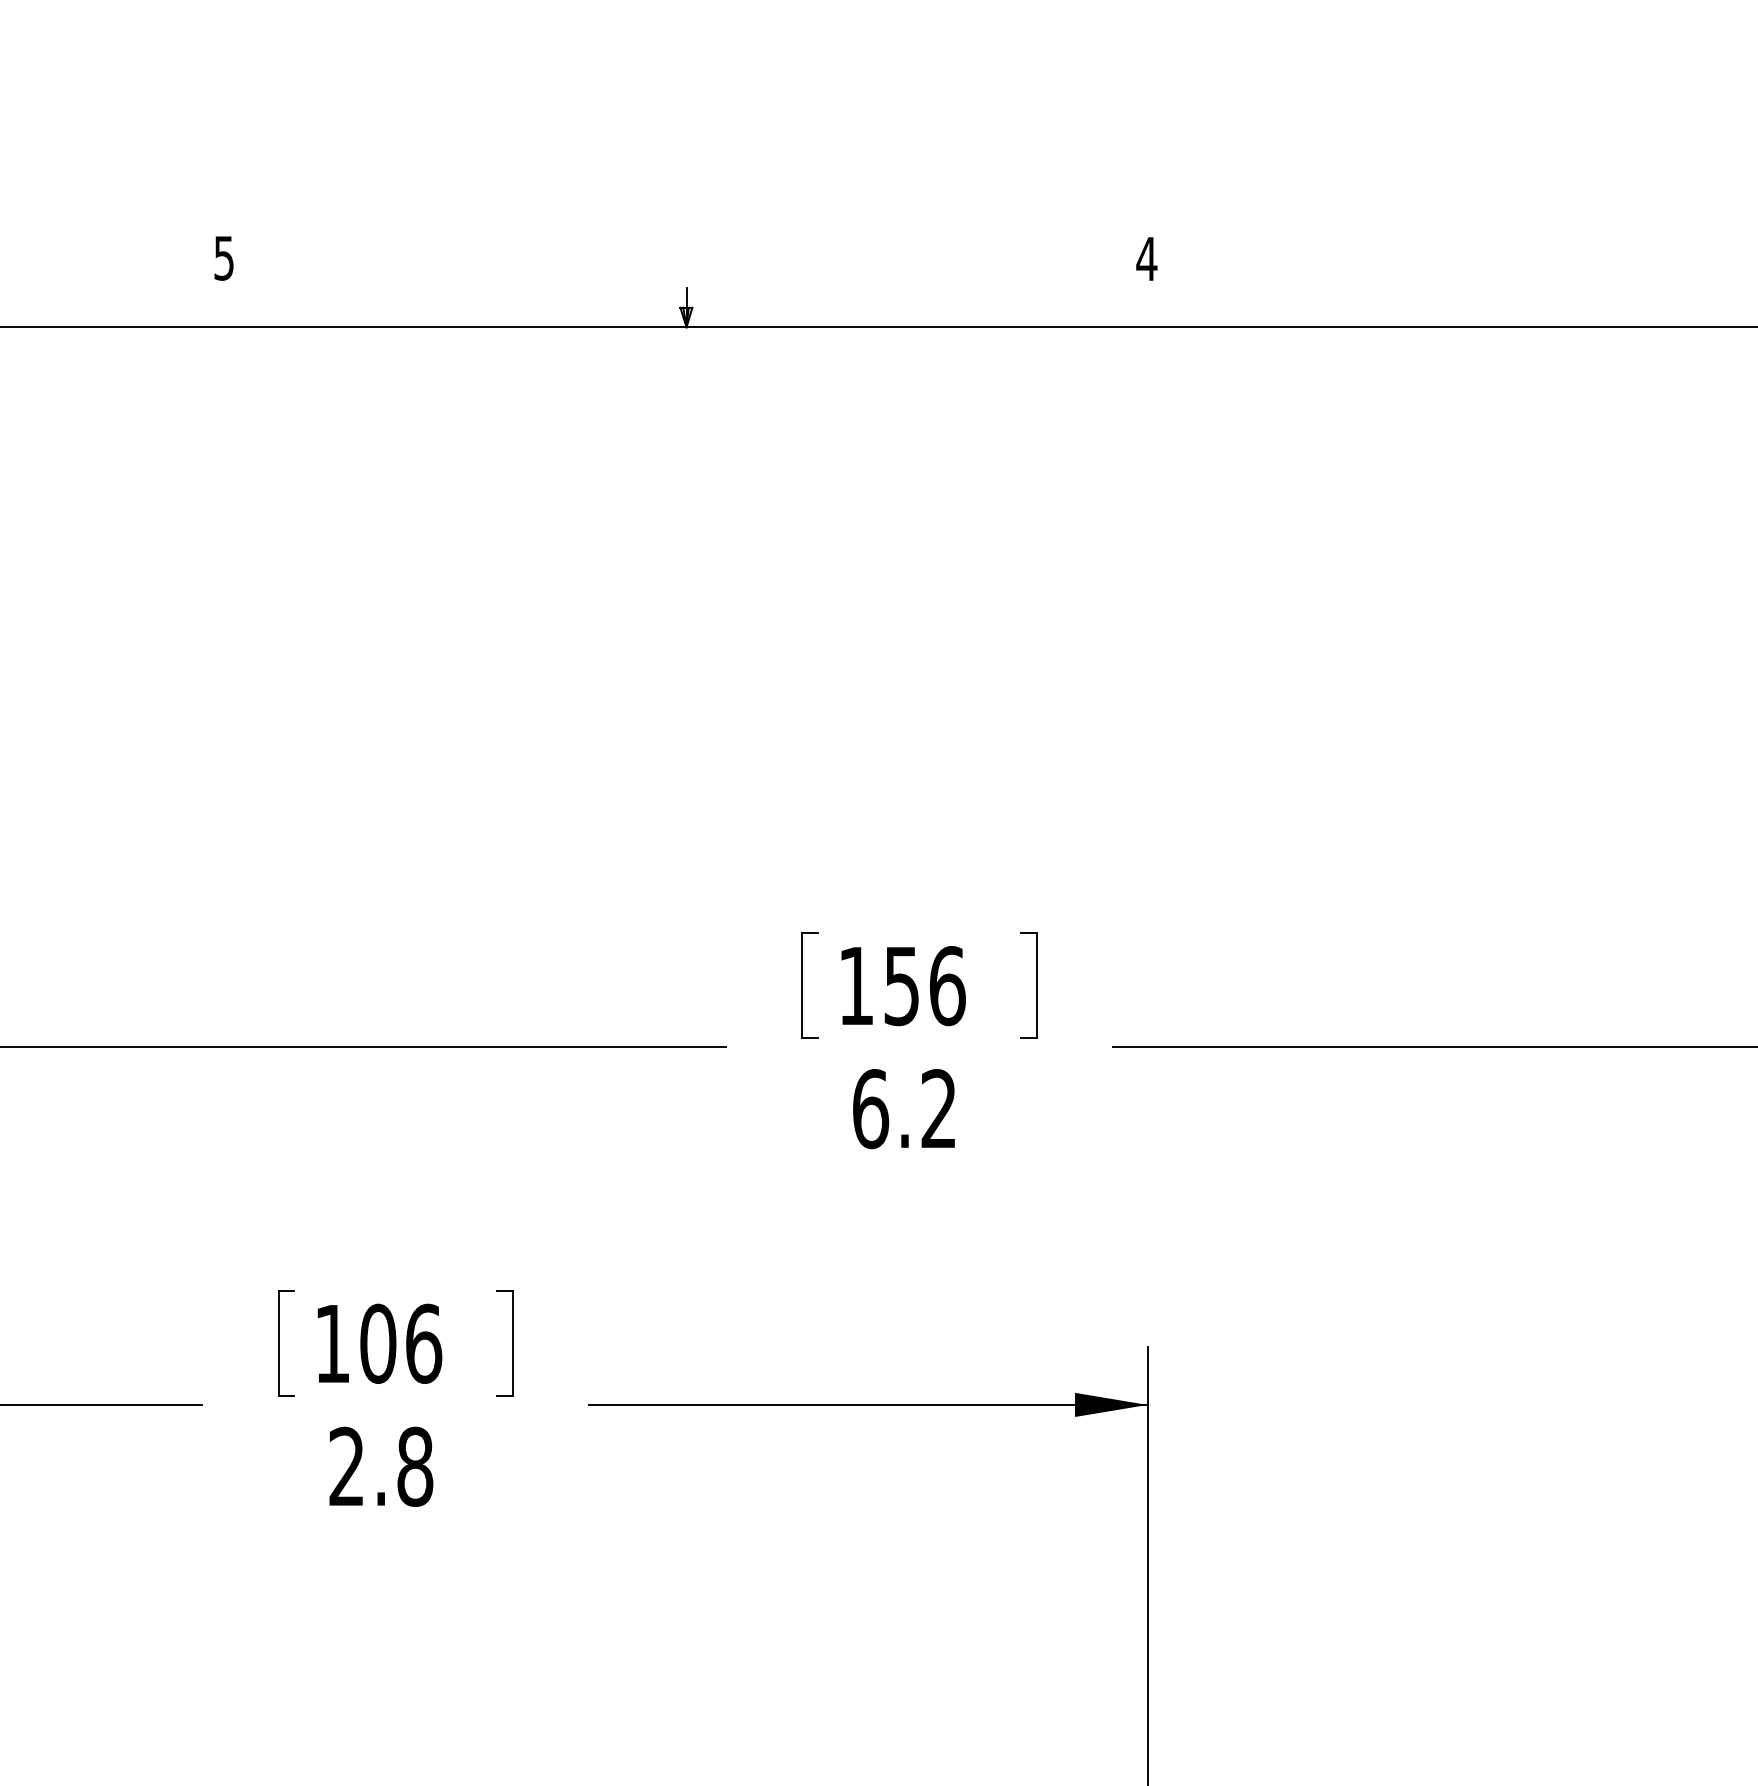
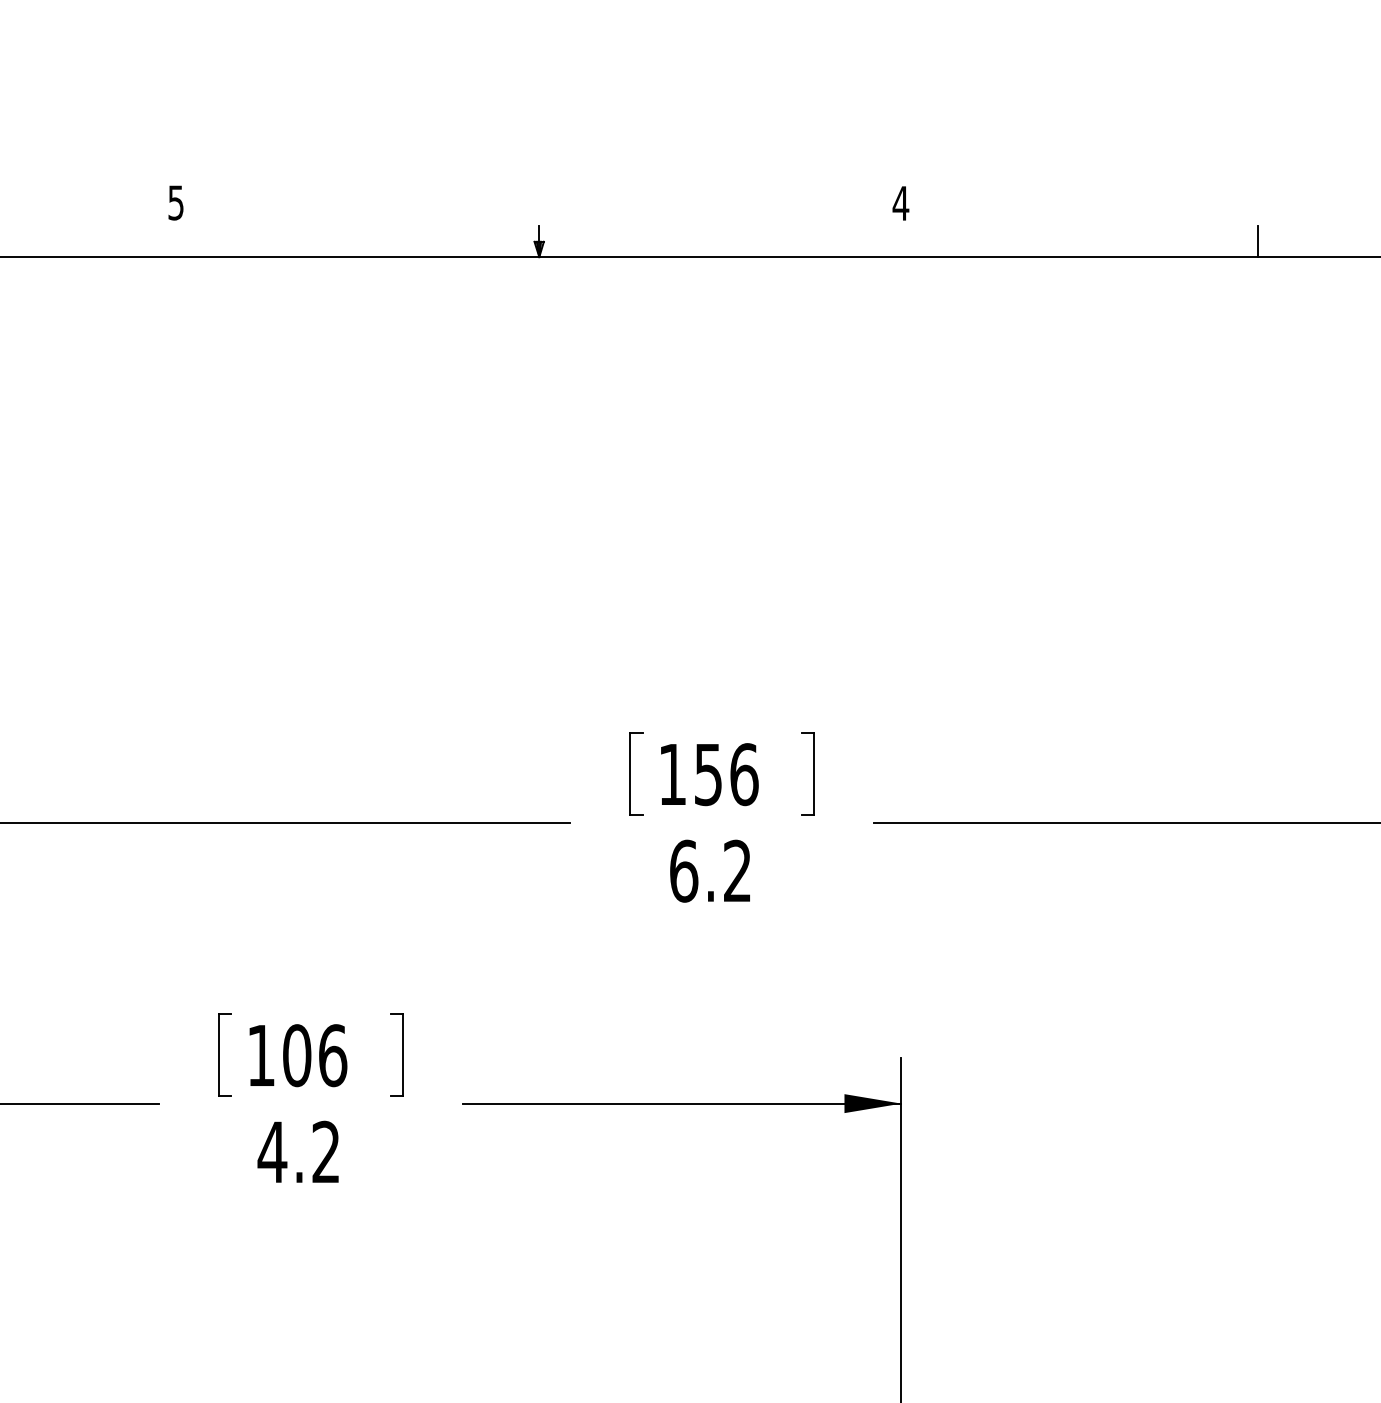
line: (1602, 307) -> (1258, 241), added
text: (379, 1465) -> (298, 1151), 2.8 -> 4.2

